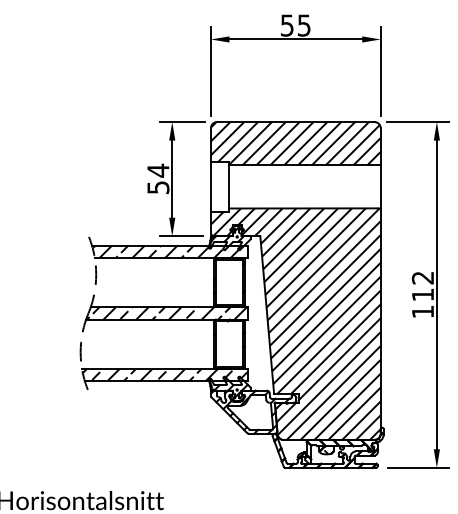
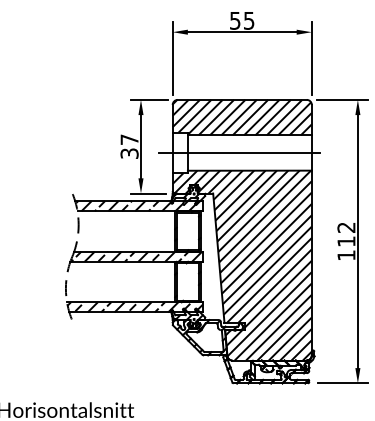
text: (158, 178) -> (129, 146), 54 -> 37
line: (292, 187) -> (239, 153), added

